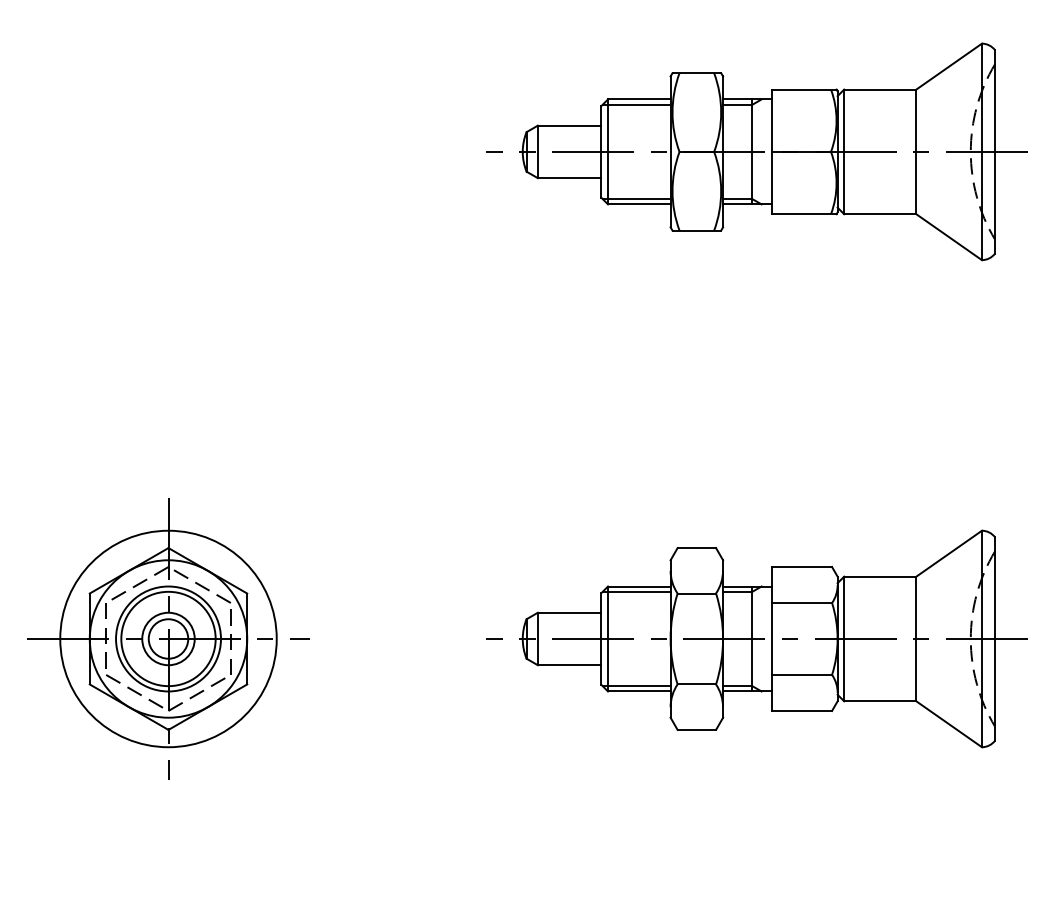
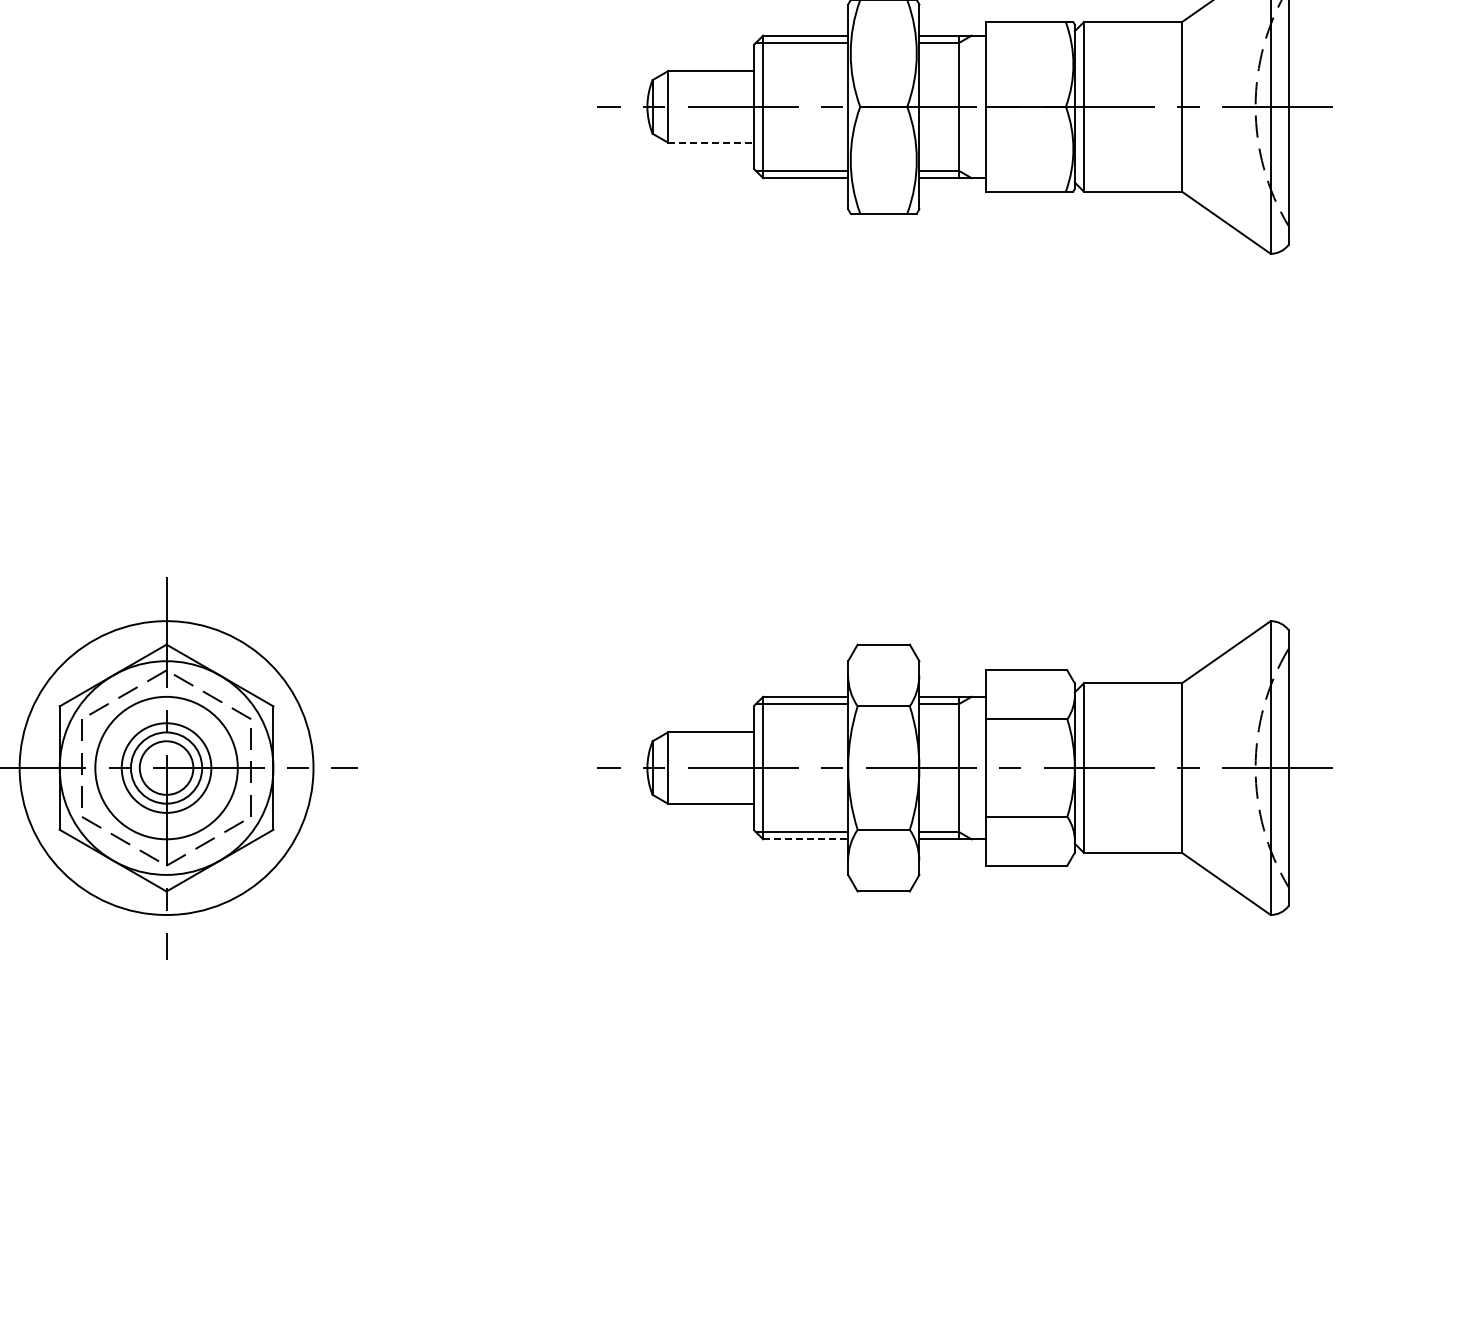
line: (569, 178) -> (711, 142), solid -> dashed
circle: (168, 639) -> (166, 768), size x0.7
line: (639, 691) -> (806, 839), solid -> dashed

